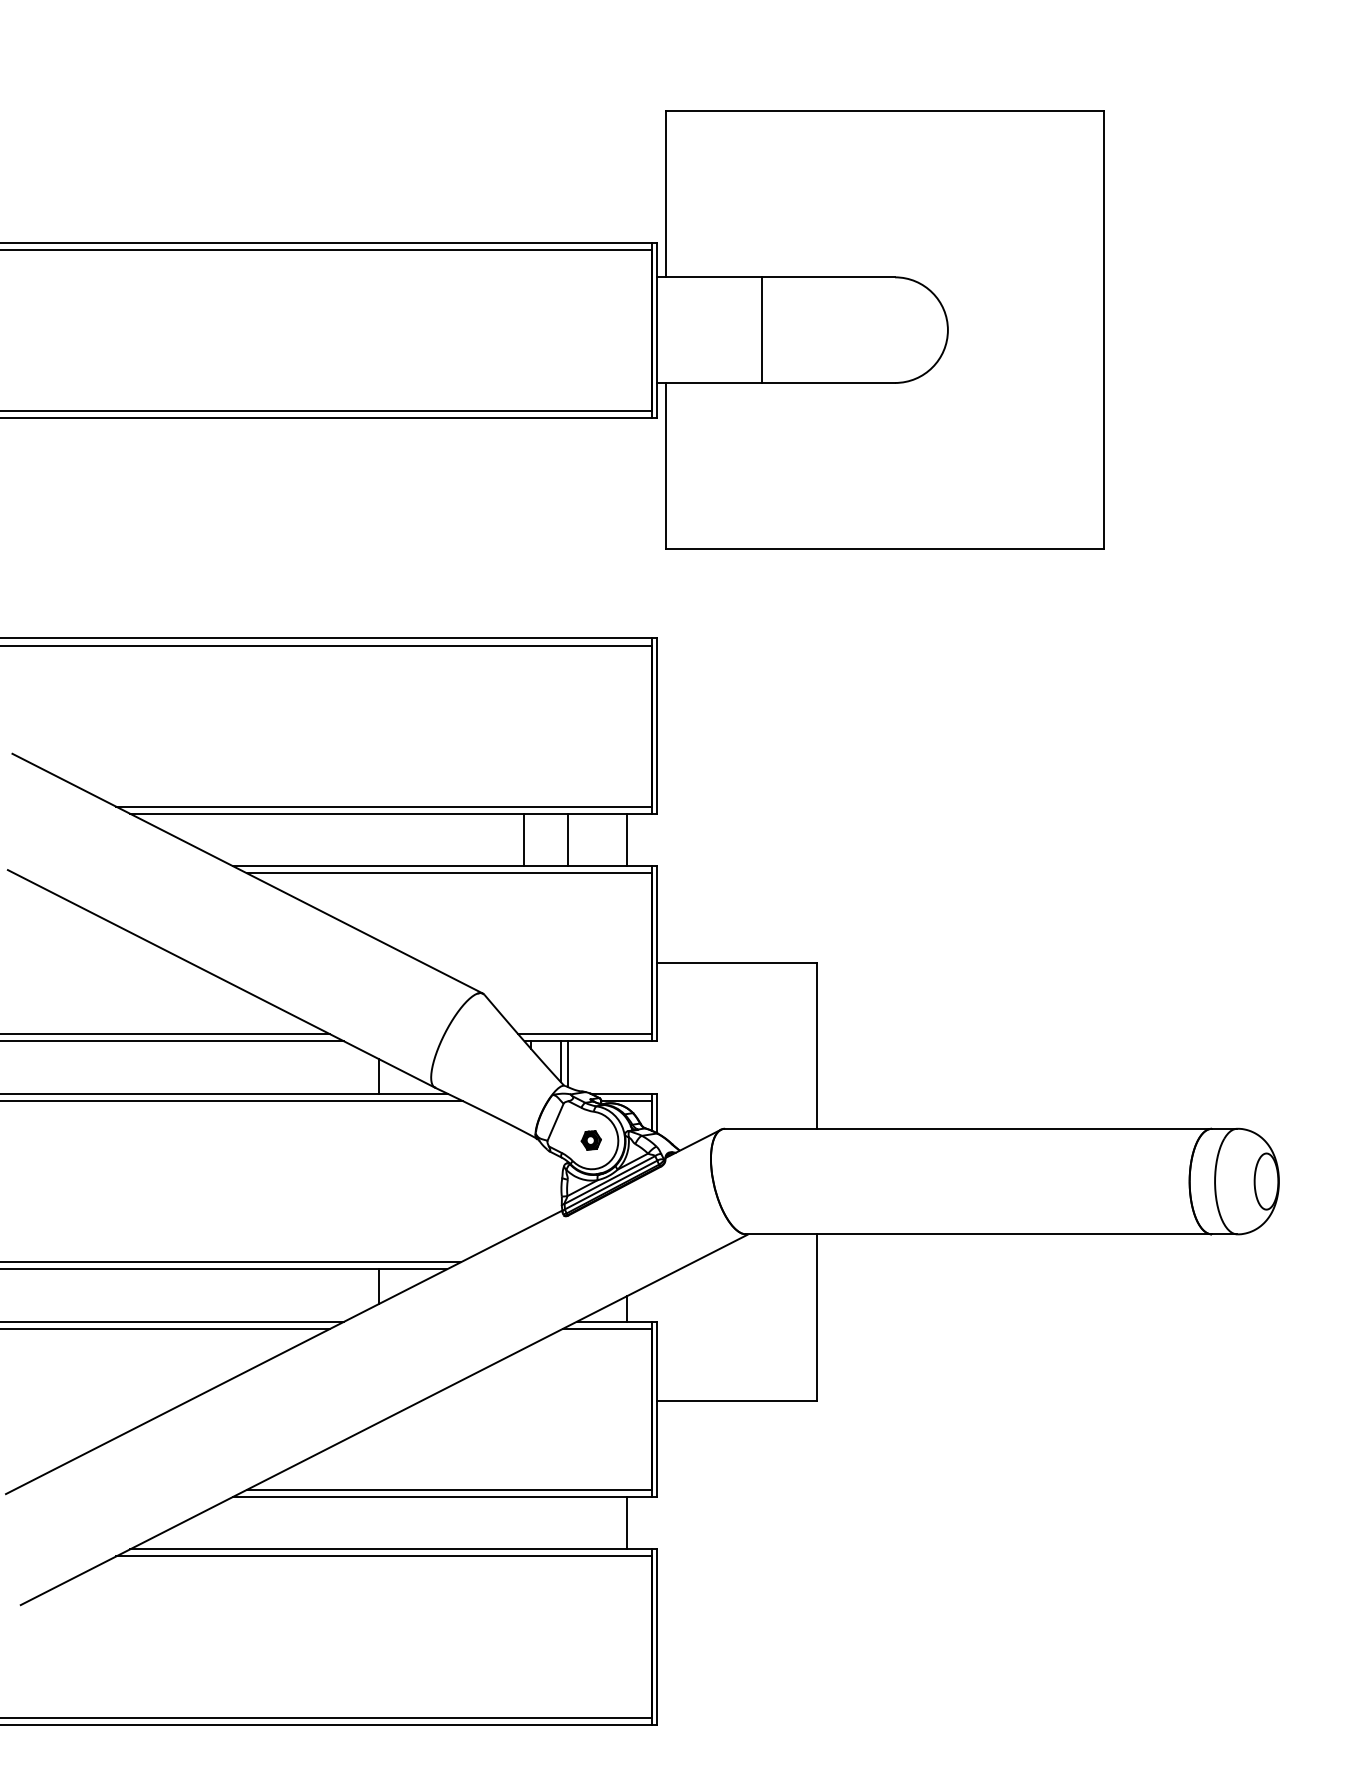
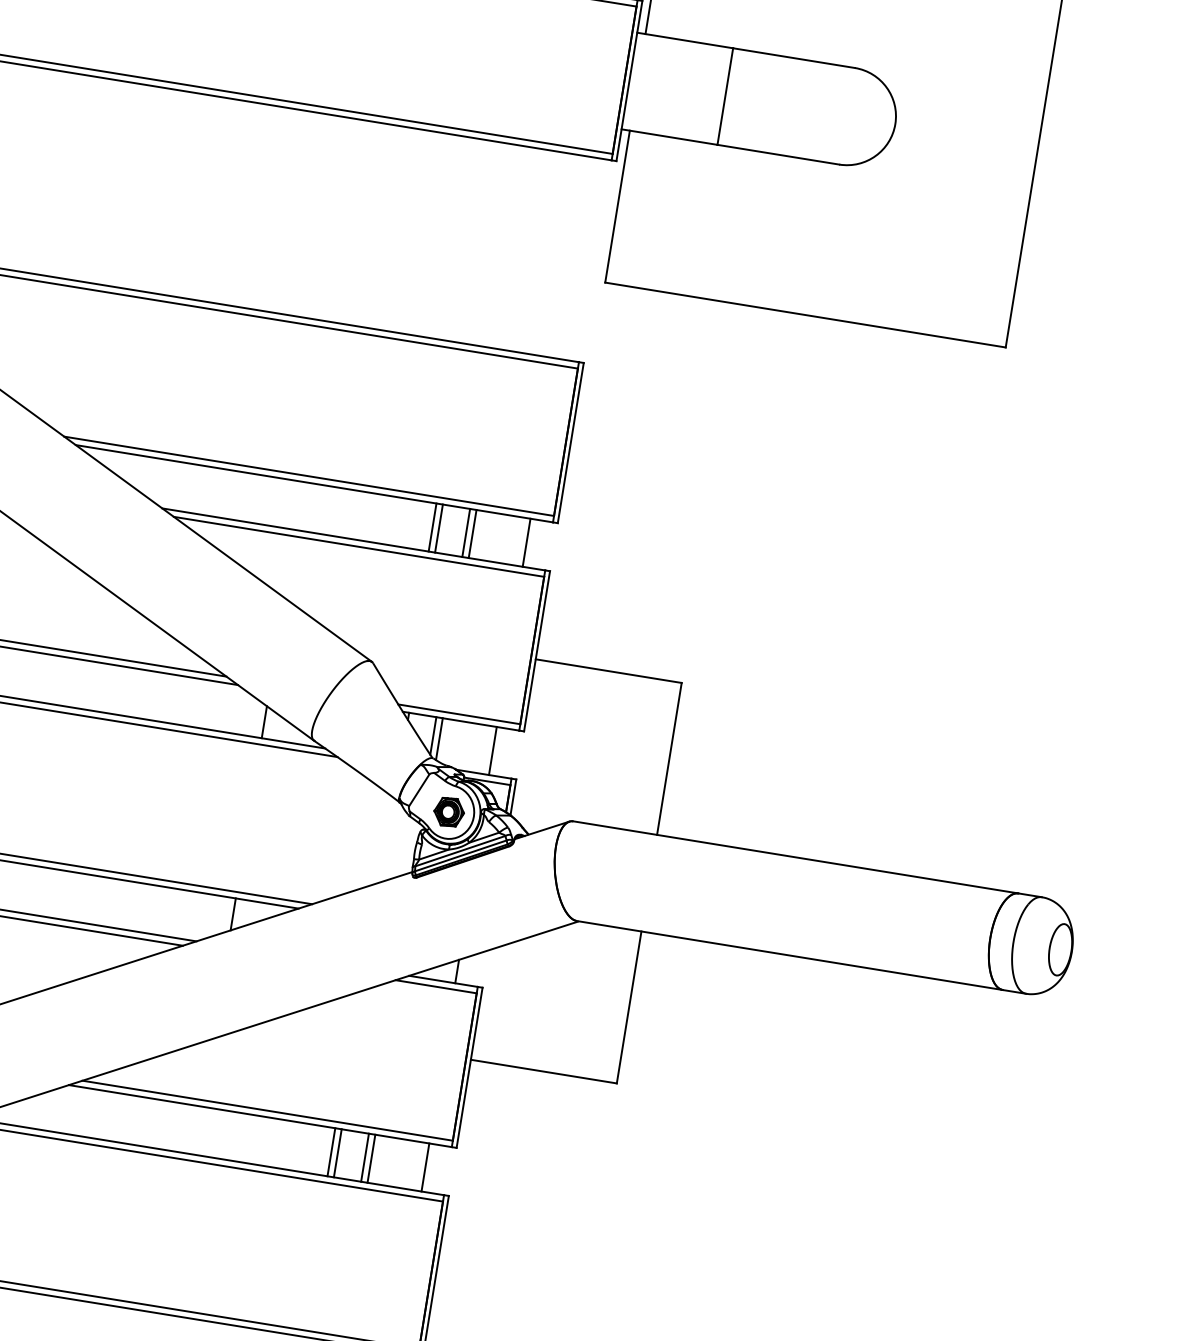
line: (531, 839) -> (439, 528), added
line: (561, 839) -> (466, 532), added
line: (627, 1067) -> (493, 750), added
part: (591, 1140) -> (449, 812), size x1.67
line: (524, 1522) -> (331, 1151), added
line: (531, 1522) -> (337, 1152), added
line: (561, 1522) -> (365, 1157), added
line: (568, 1522) -> (371, 1158), added

